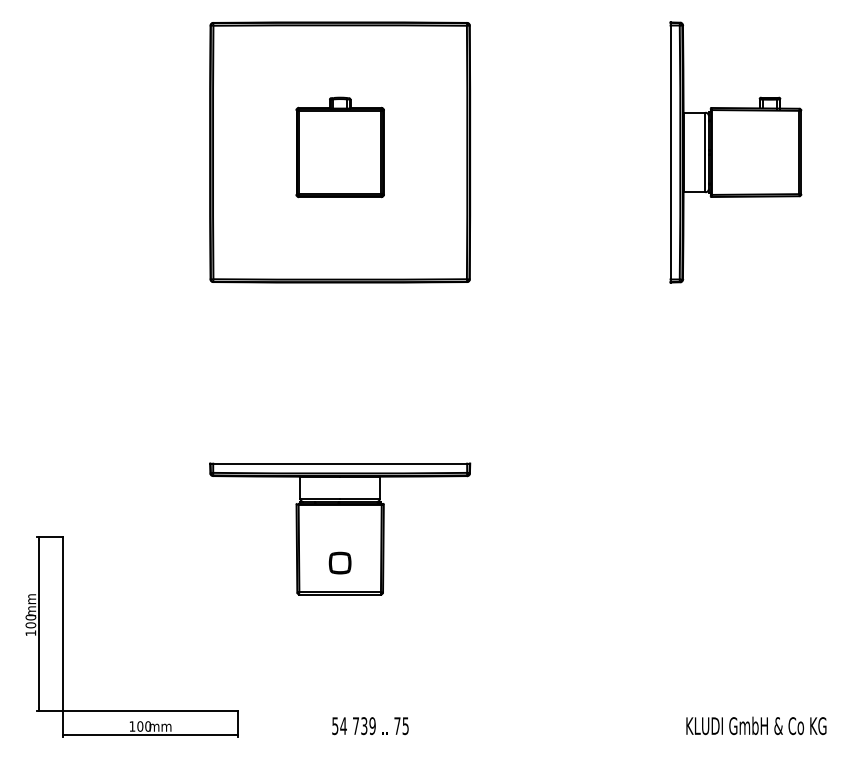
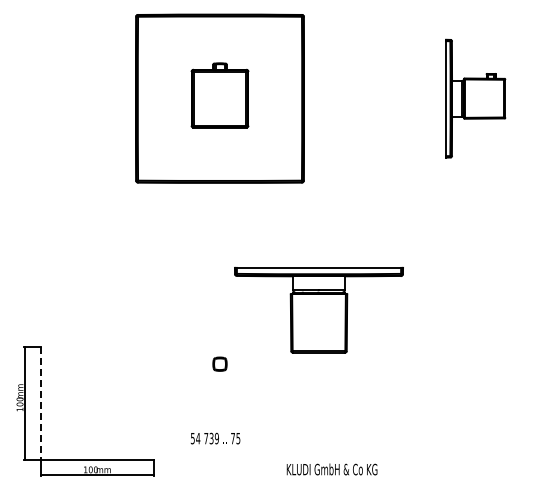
part: (735, 152) -> (475, 98), size x0.7
part: (339, 527) -> (318, 309), moved
line: (64, 623) -> (41, 403), solid -> dashed
text: (370, 725) -> (215, 438), moved
text: (755, 725) -> (331, 469), moved

